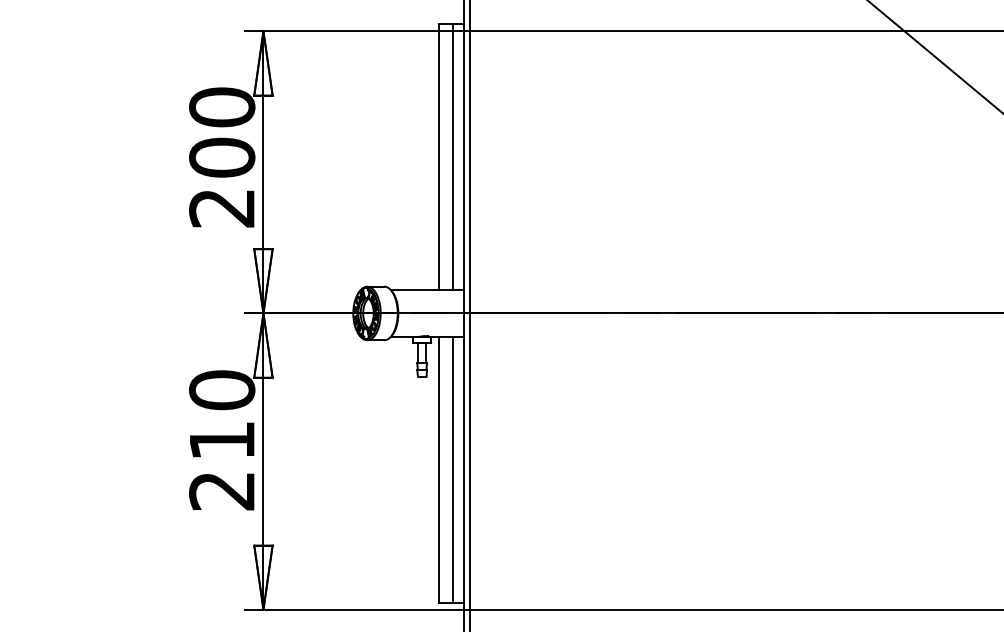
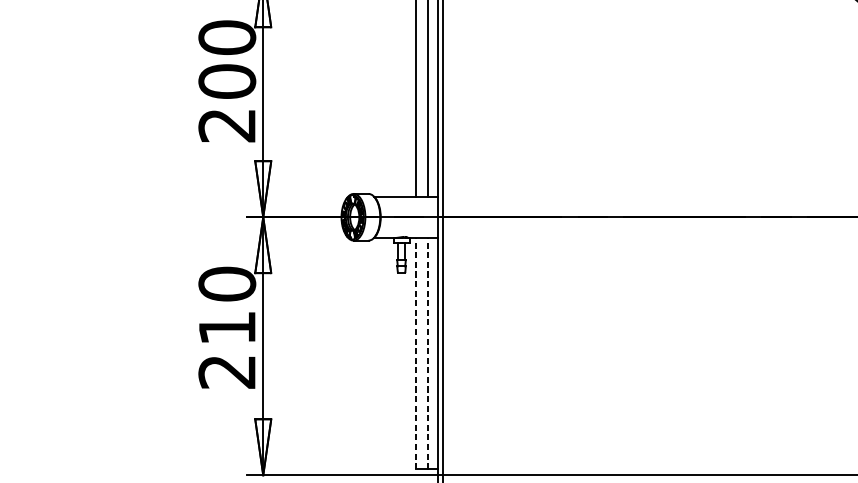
line: (438, 469) -> (415, 353), solid -> dashed
line: (452, 469) -> (427, 353), solid -> dashed

